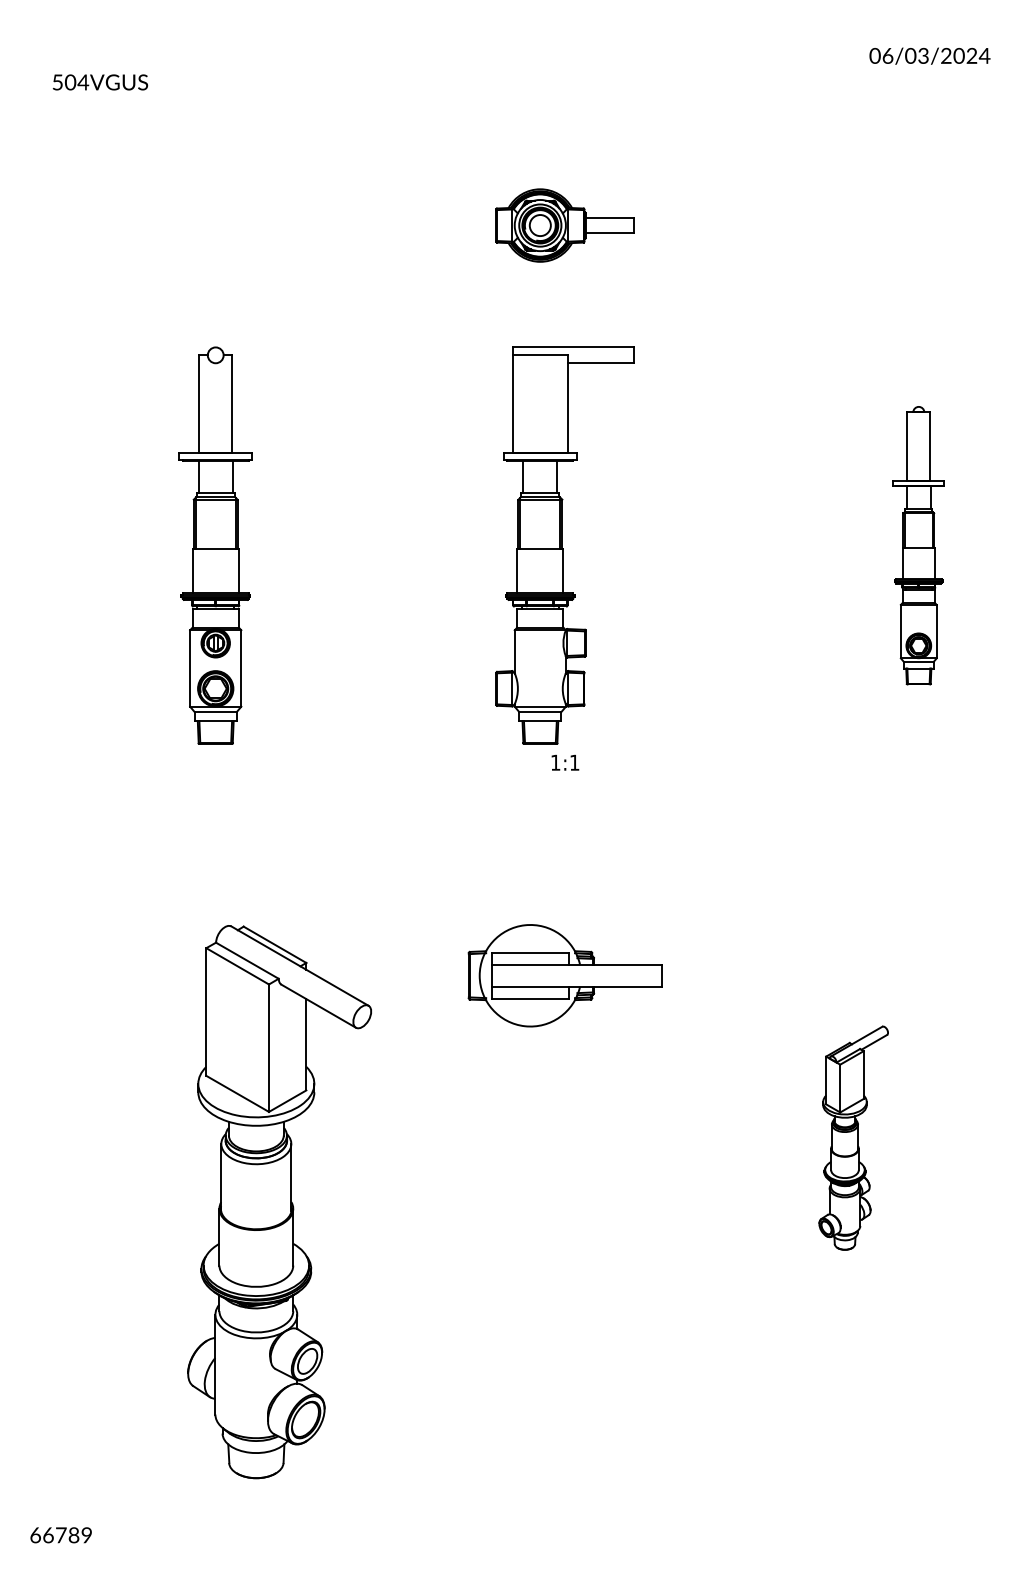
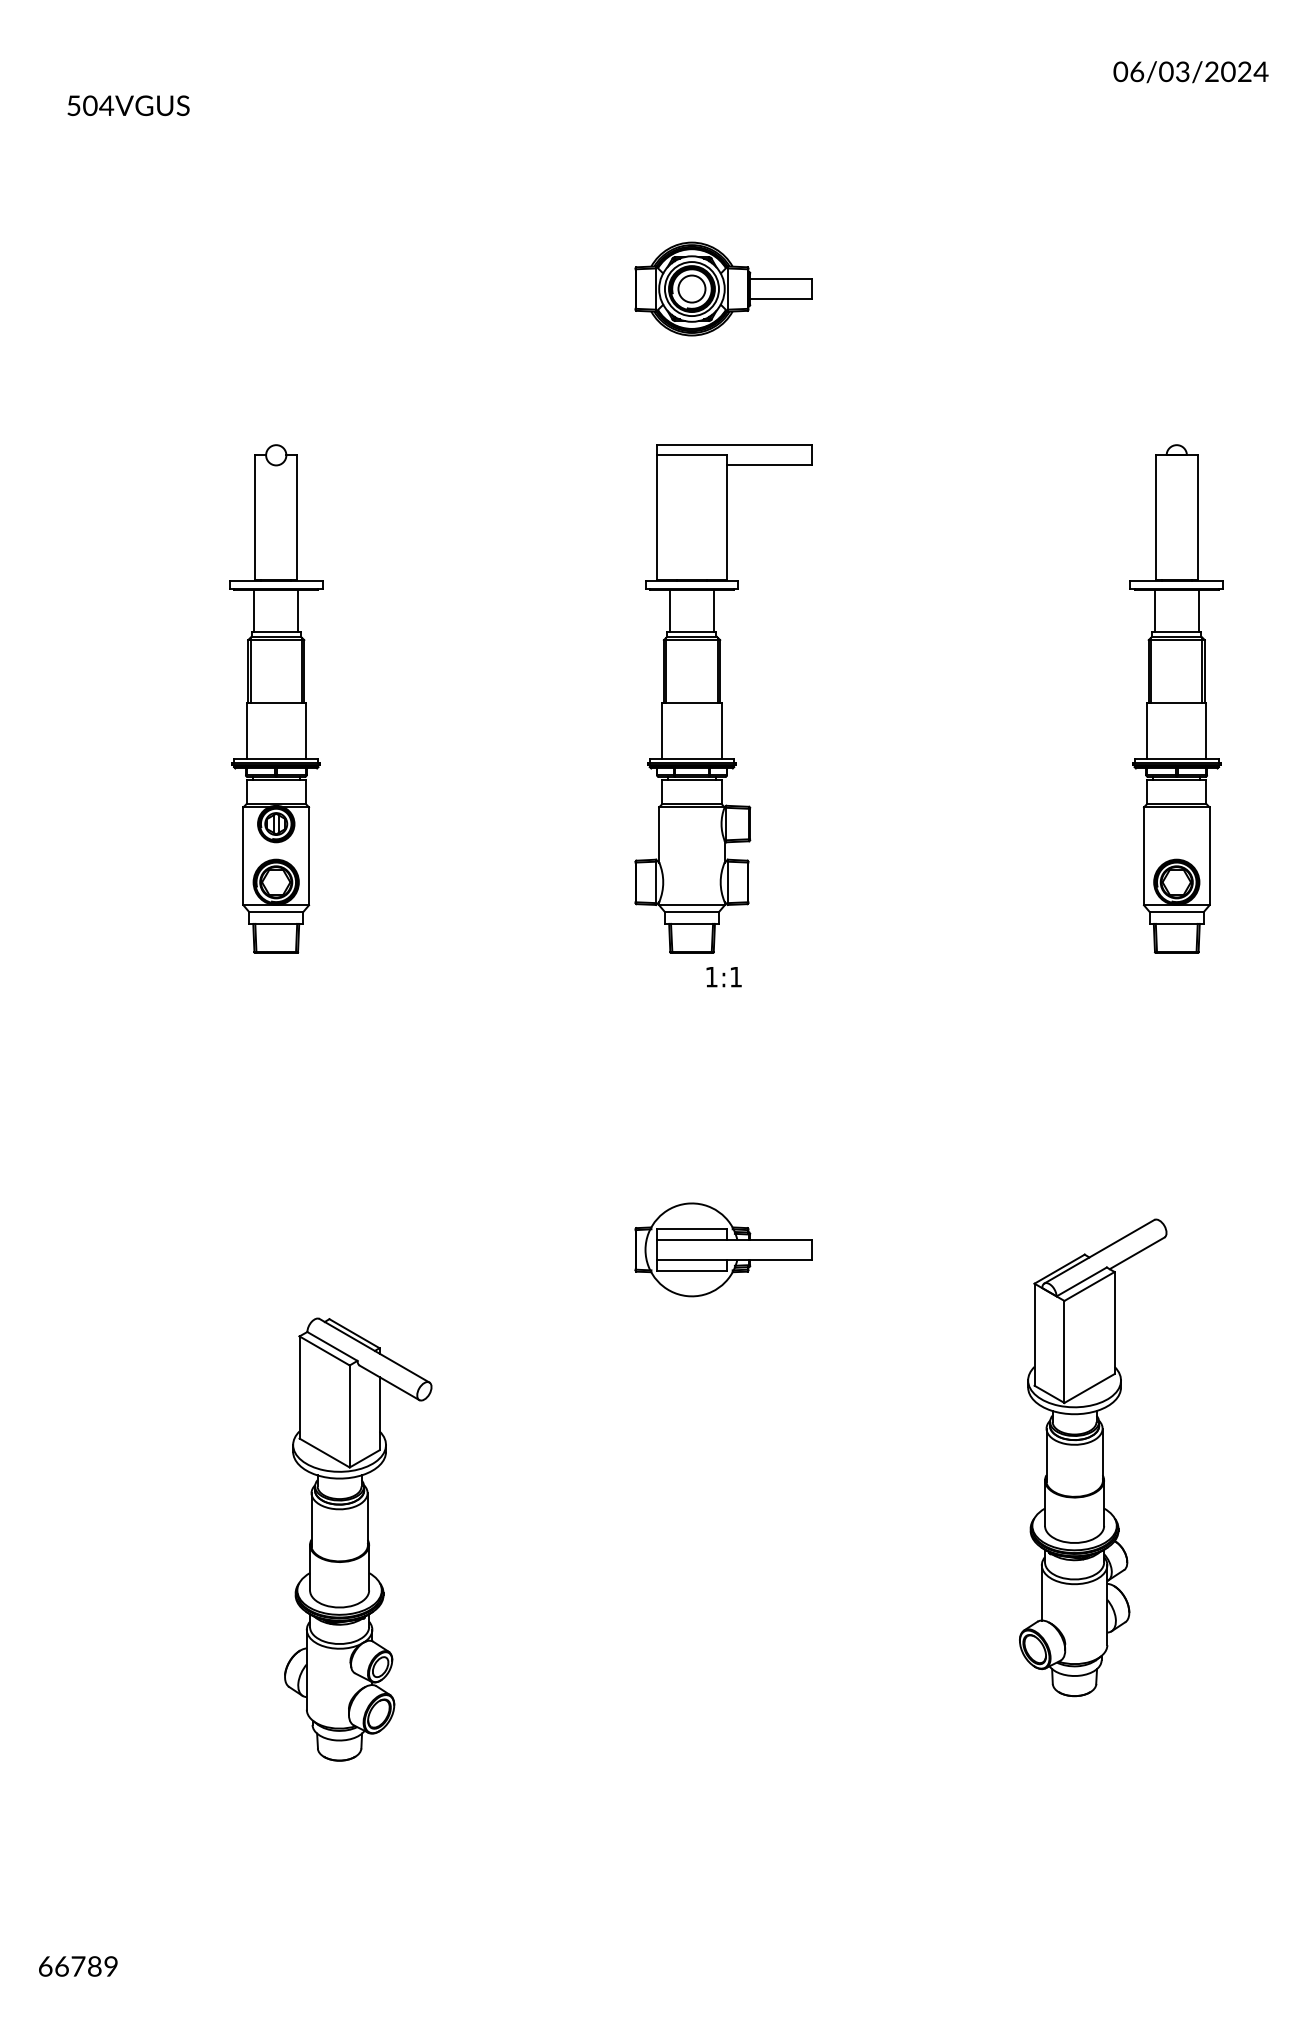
part: (918, 545) -> (1176, 698), size x1.43
part: (564, 975) -> (723, 1249), size x0.71
part: (853, 1137) -> (1093, 1457), size x1.67
part: (279, 1201) -> (358, 1539), size x0.62

